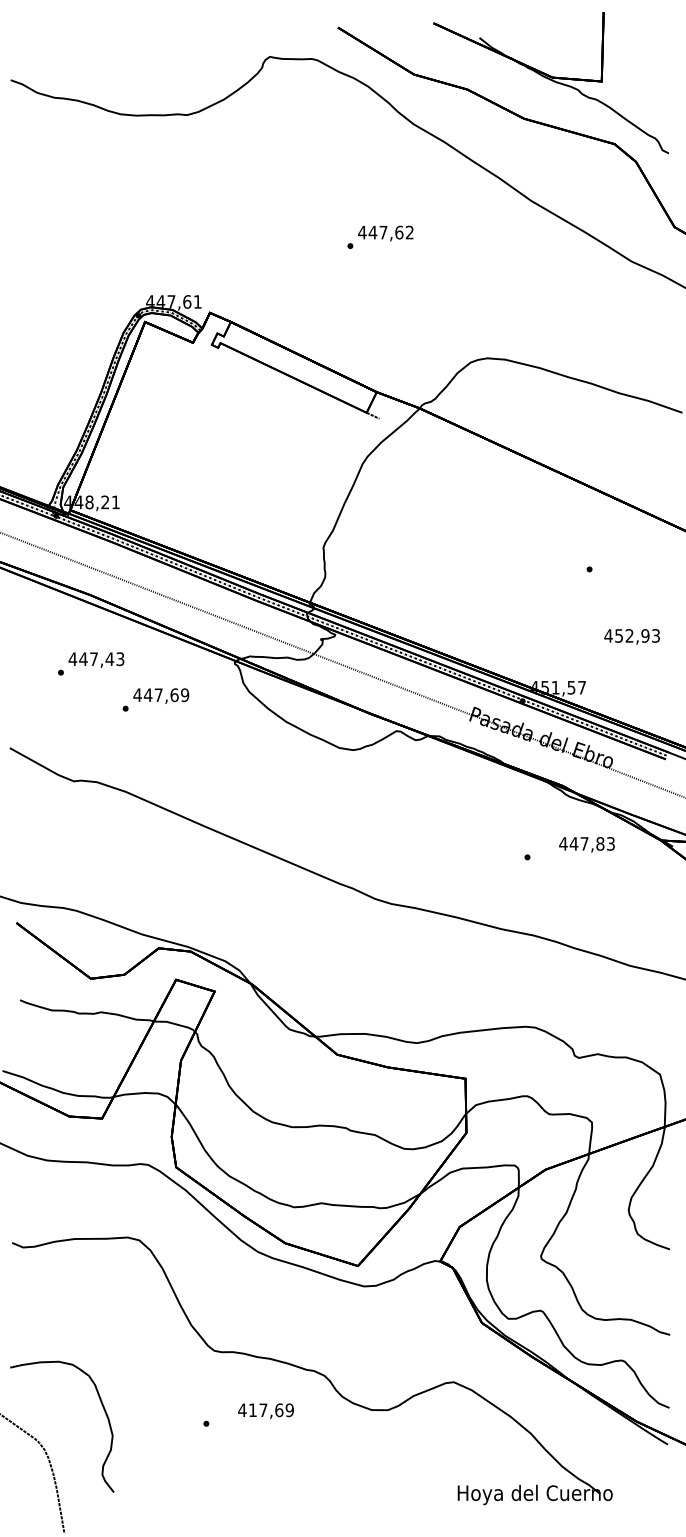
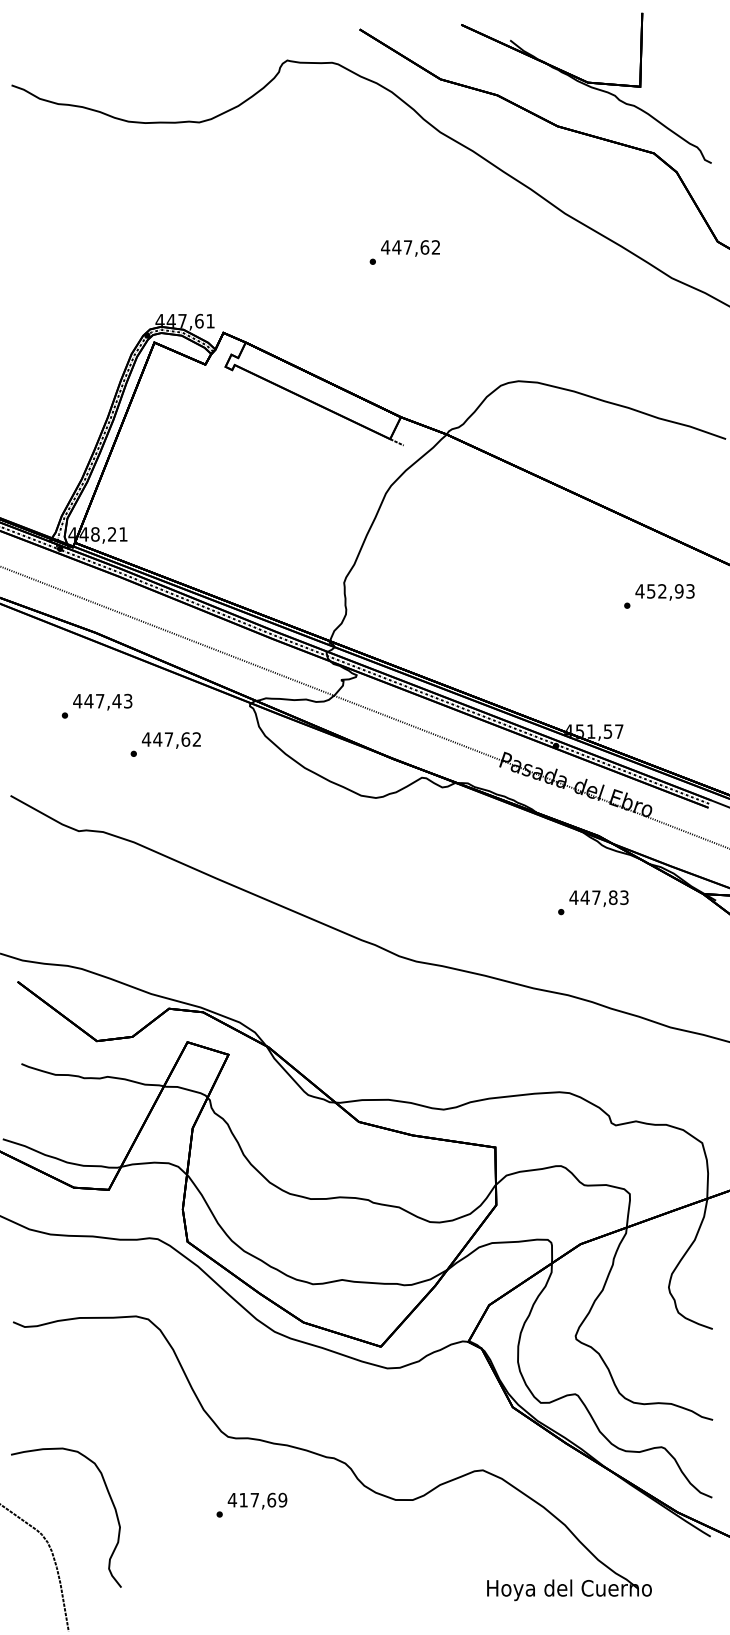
text: (631, 636) -> (664, 591), moved
text: (185, 695) -> (197, 739), 447,69 -> 447,62
text: (586, 844) -> (598, 898), moved
text: (265, 1411) -> (257, 1501), moved

